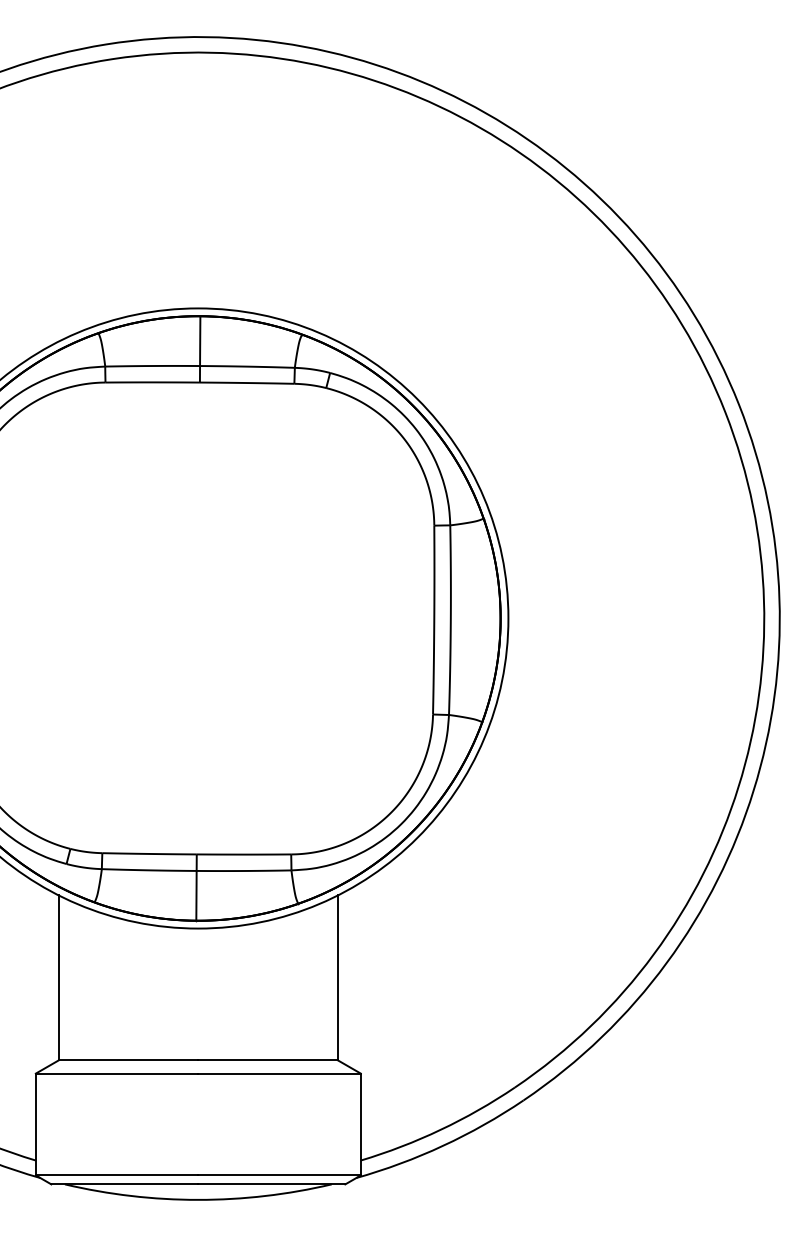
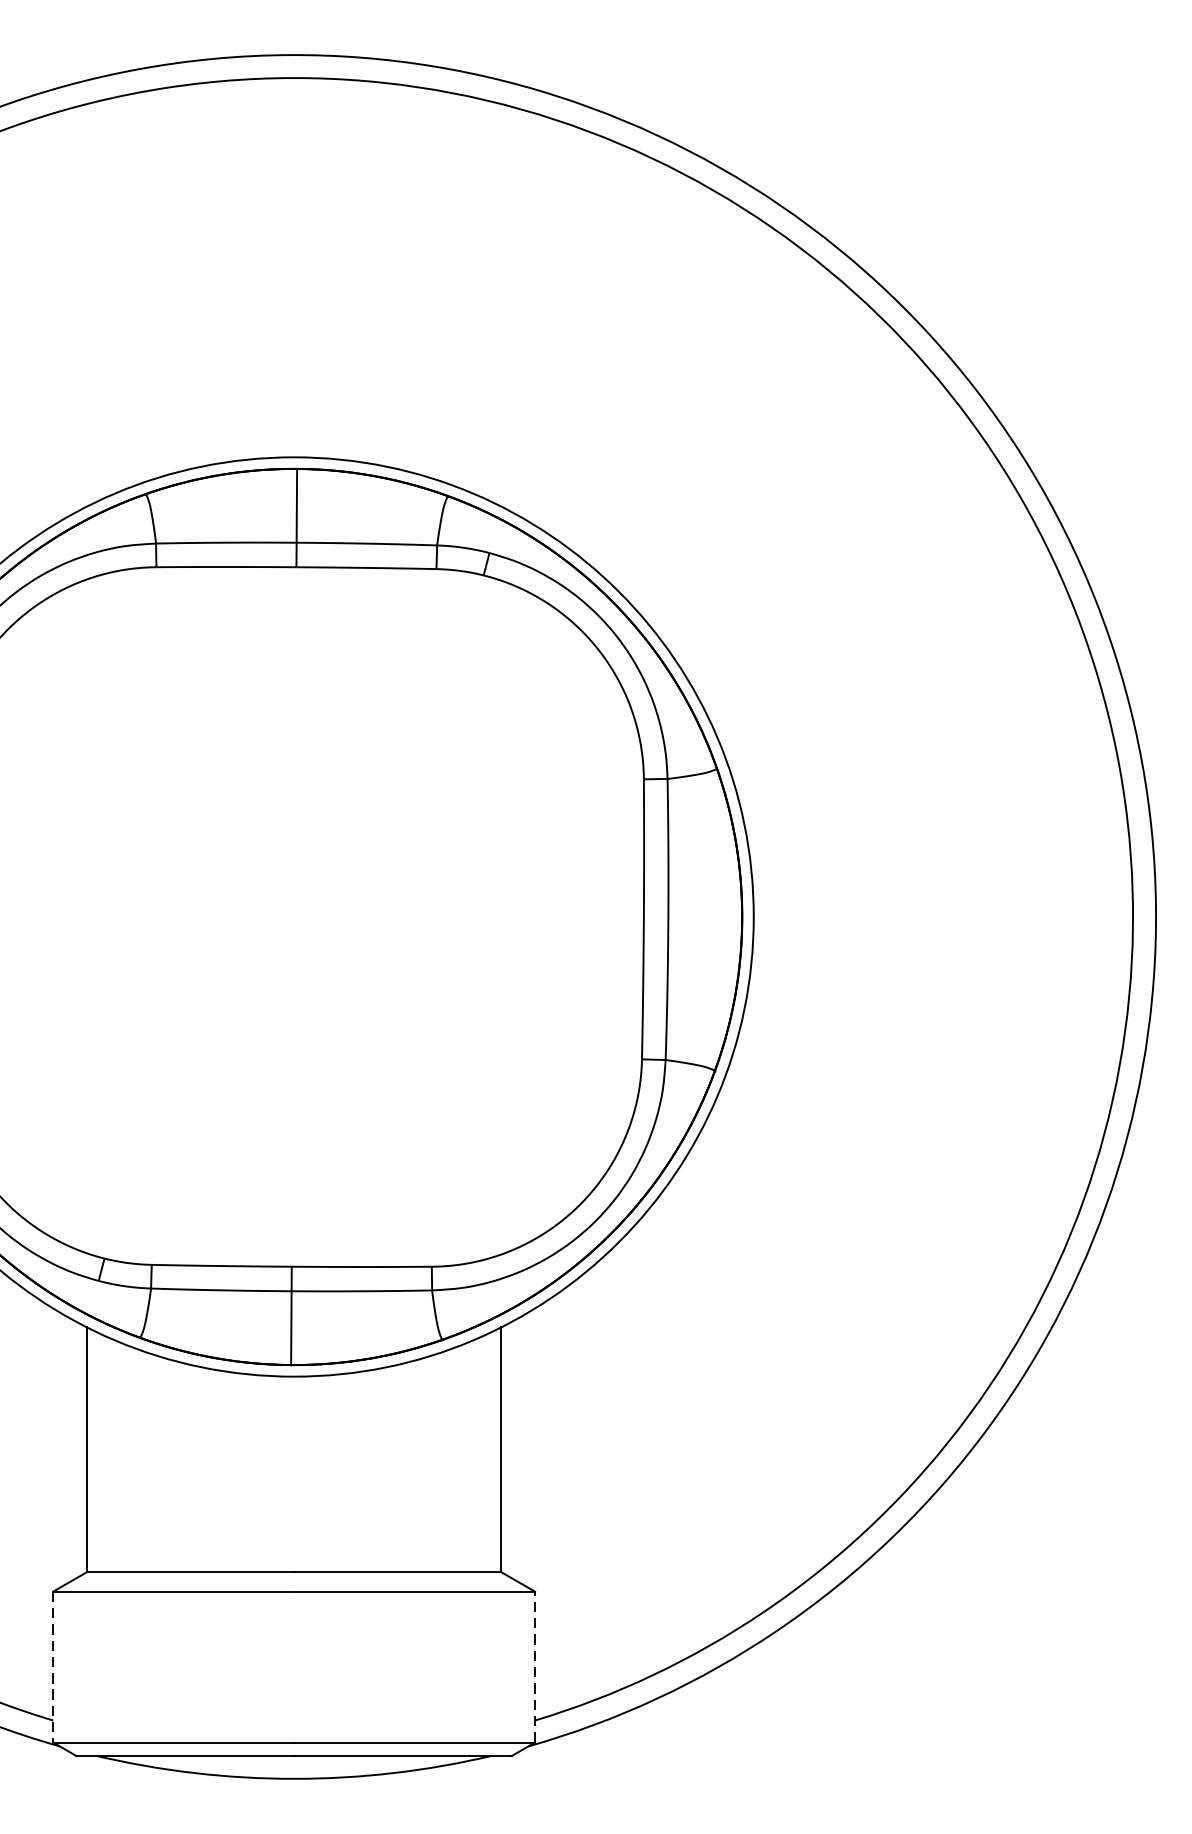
line: (35, 1124) -> (52, 1667), solid -> dashed
line: (360, 1124) -> (534, 1667), solid -> dashed

